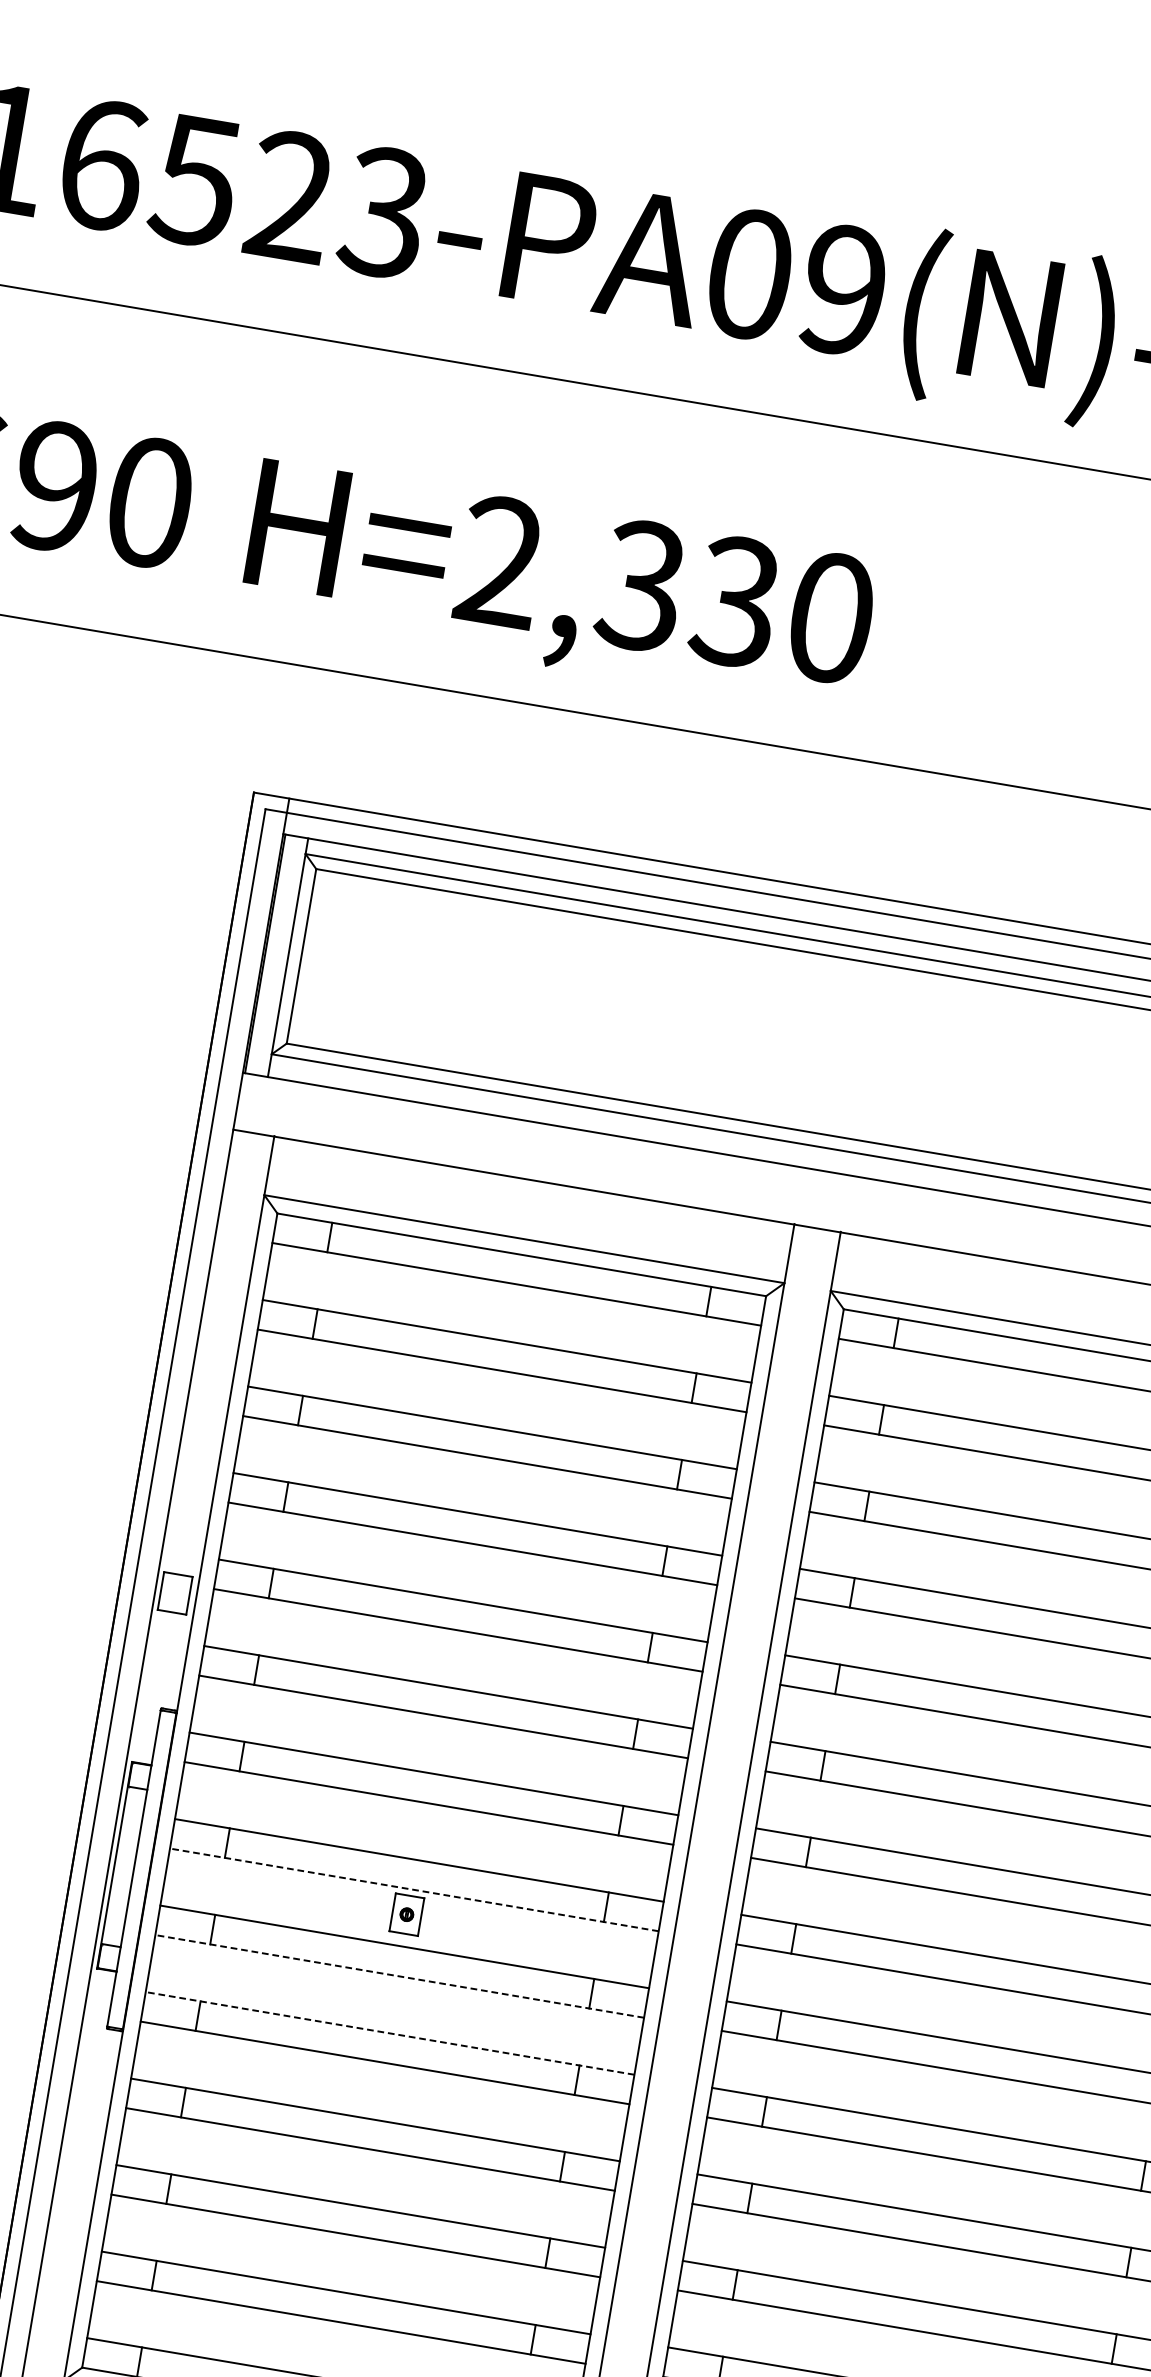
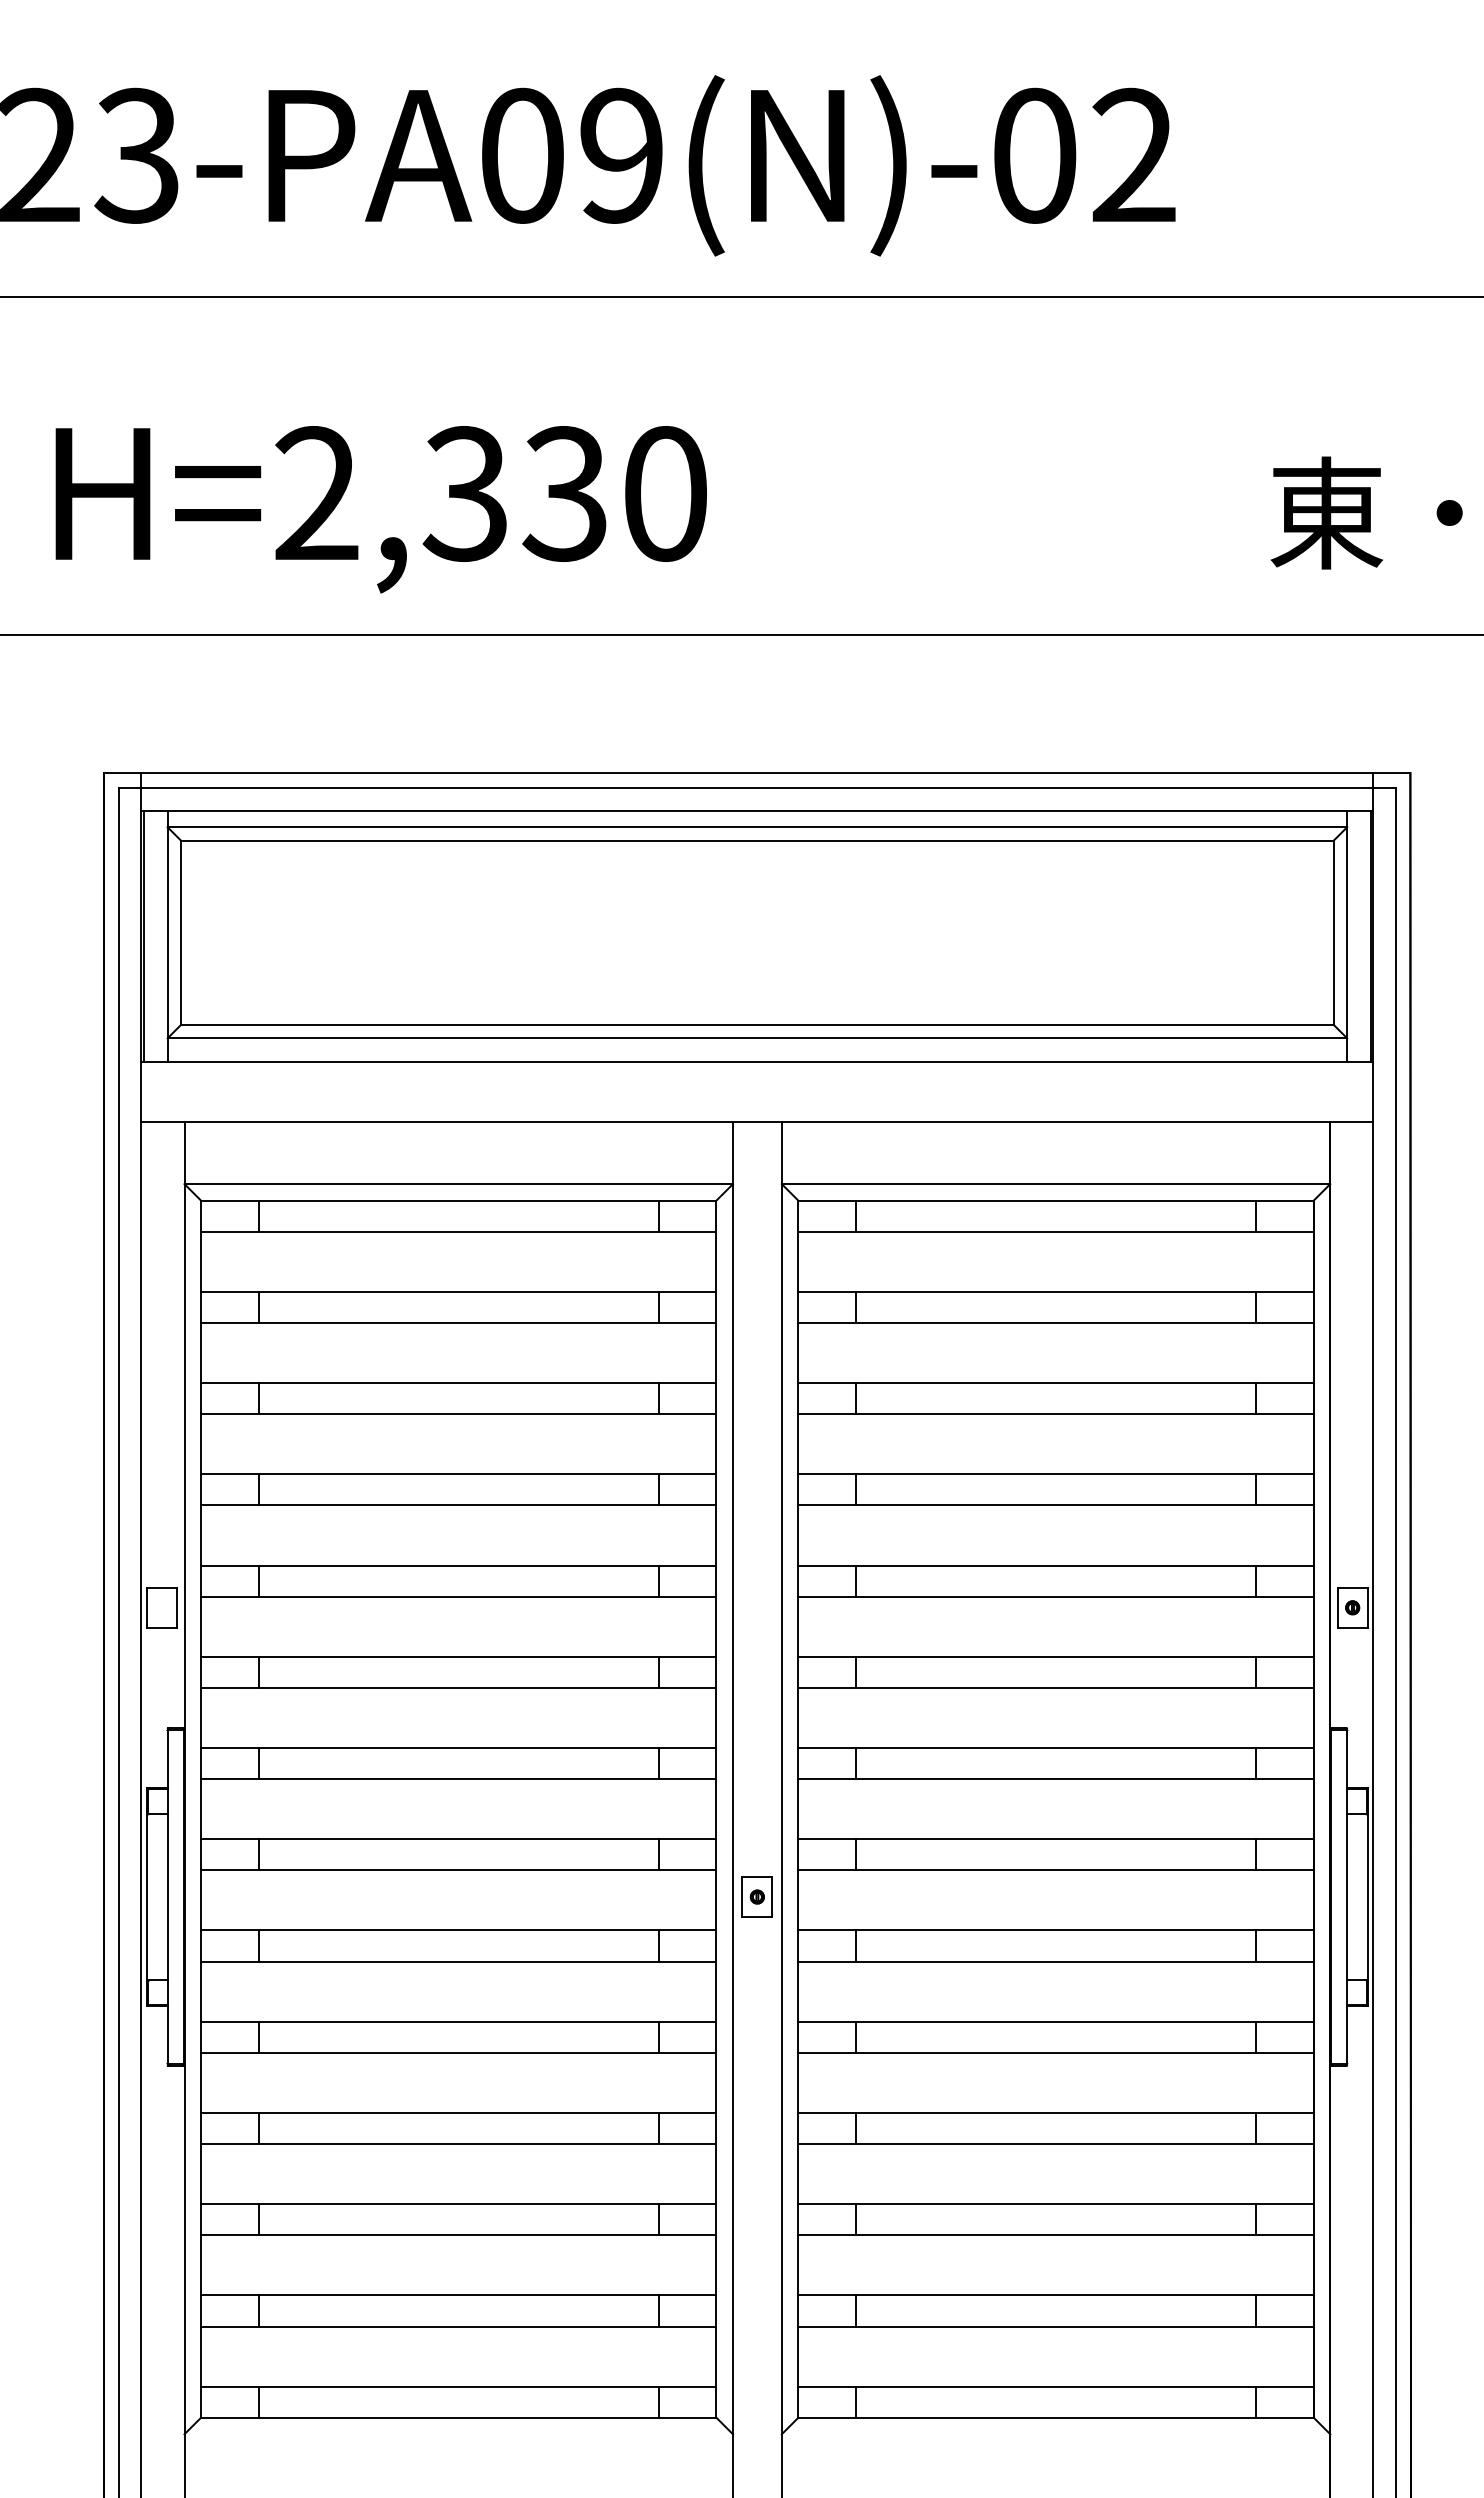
line: (414, 1890) -> (458, 1870), dashed -> solid
part: (406, 1914) -> (756, 1896), moved
line: (399, 1976) -> (458, 1961), dashed -> solid
line: (389, 2033) -> (458, 2021), dashed -> solid

